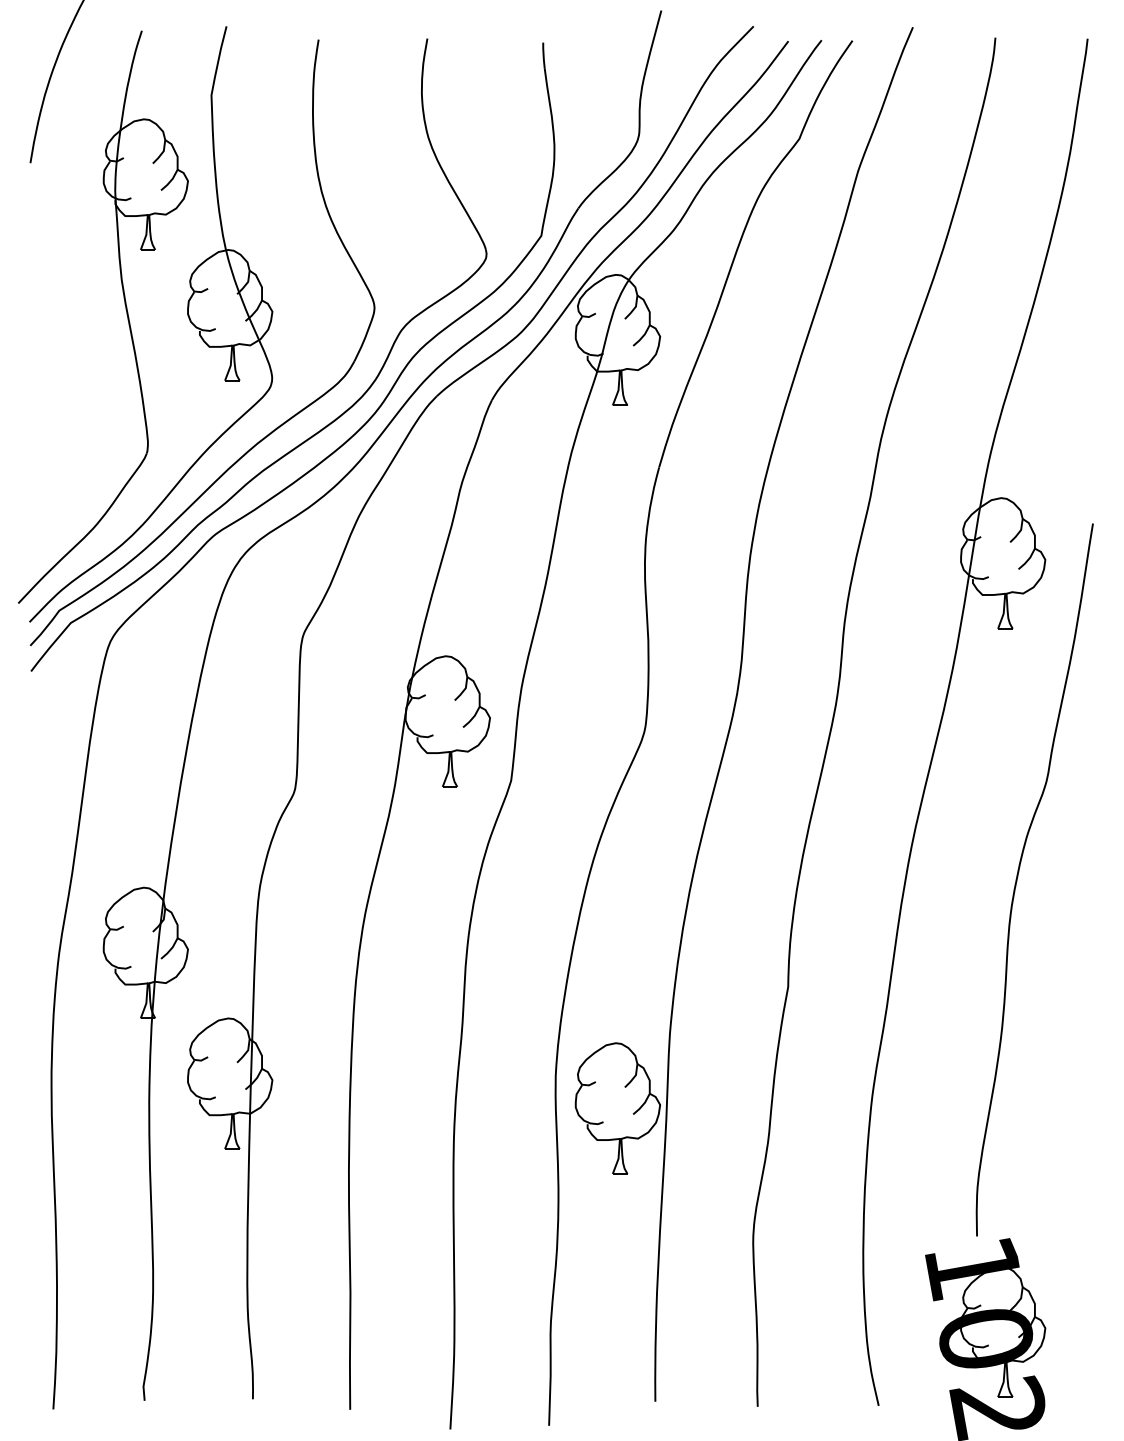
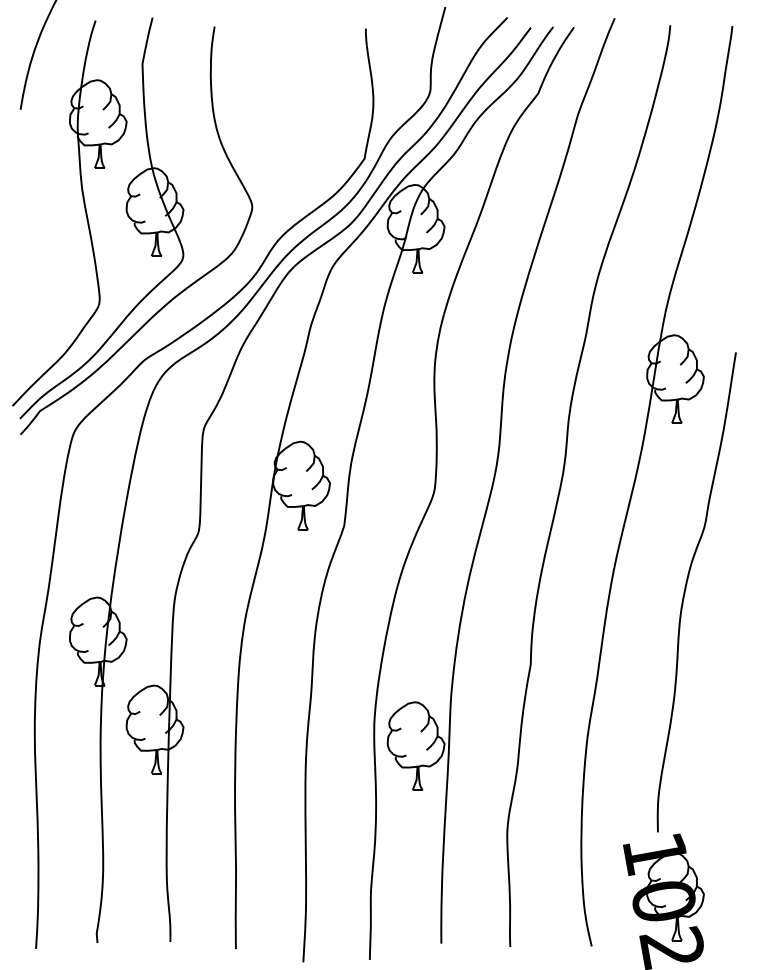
part: (313, 433) -> (211, 291), removed

